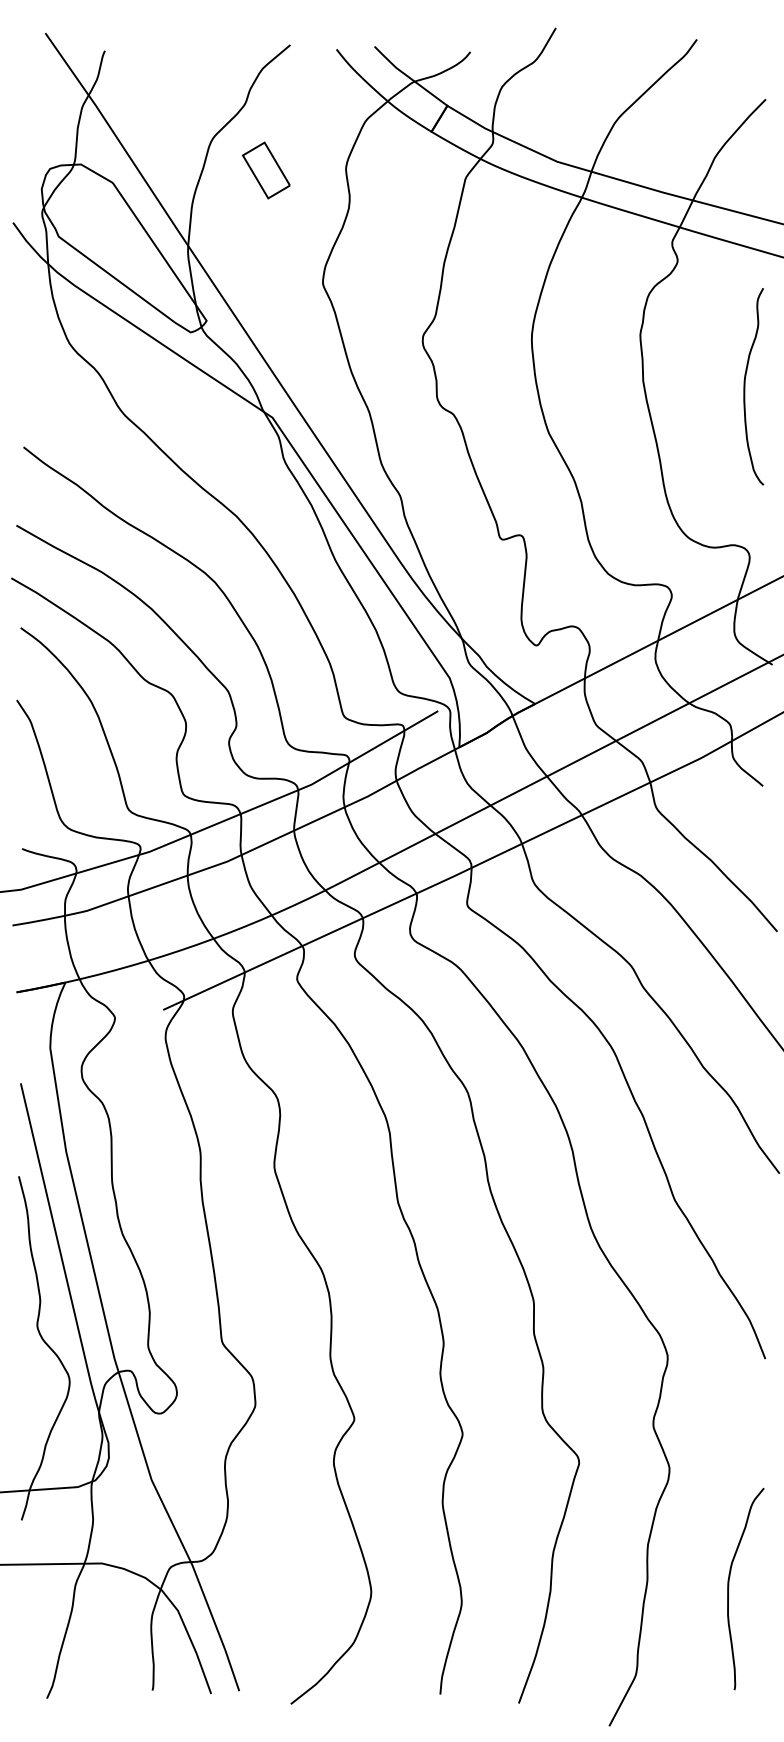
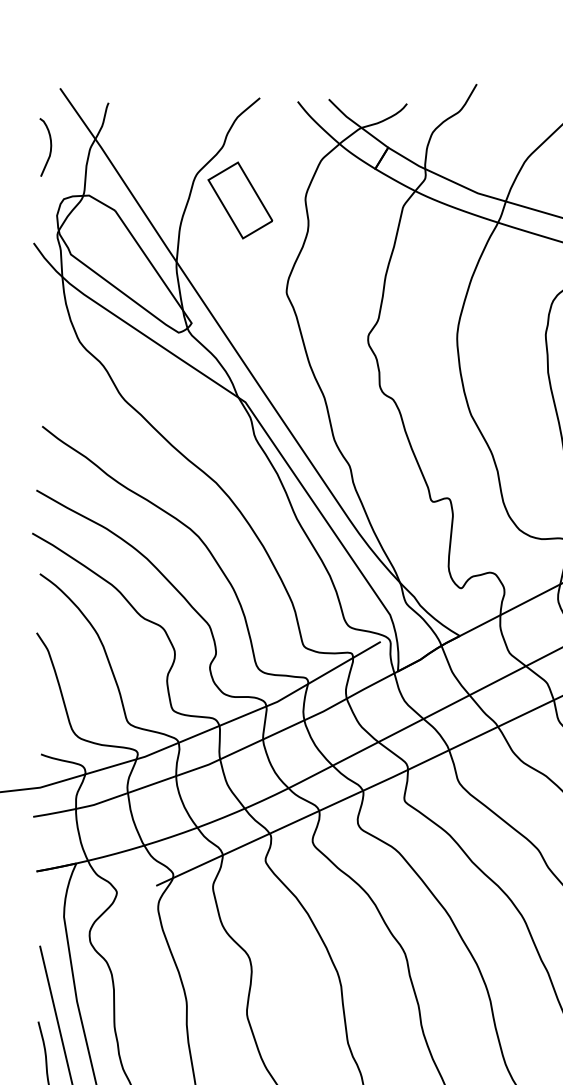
curve: (33, 105) -> (50, 147), added
part: (266, 170) -> (240, 200), size x1.67

